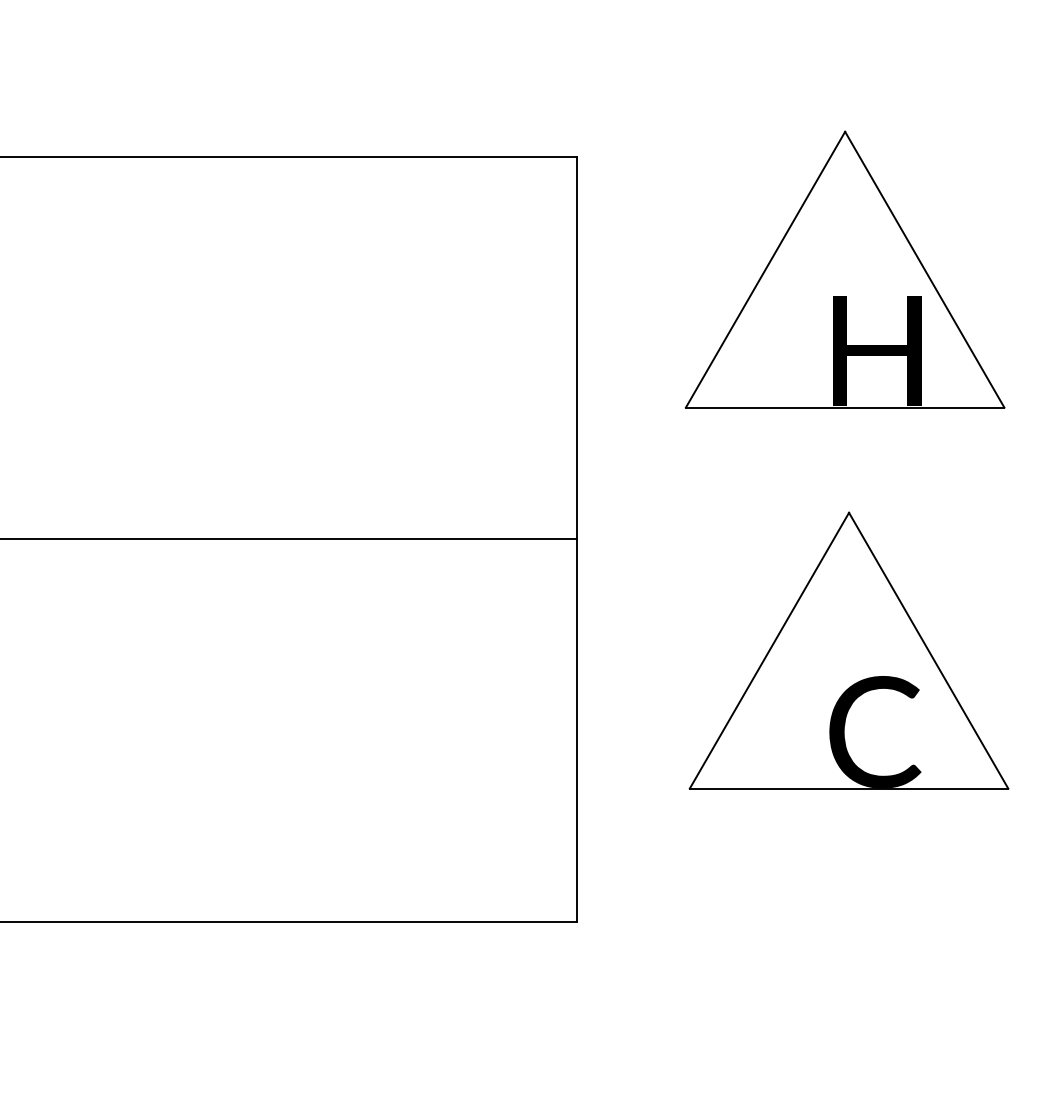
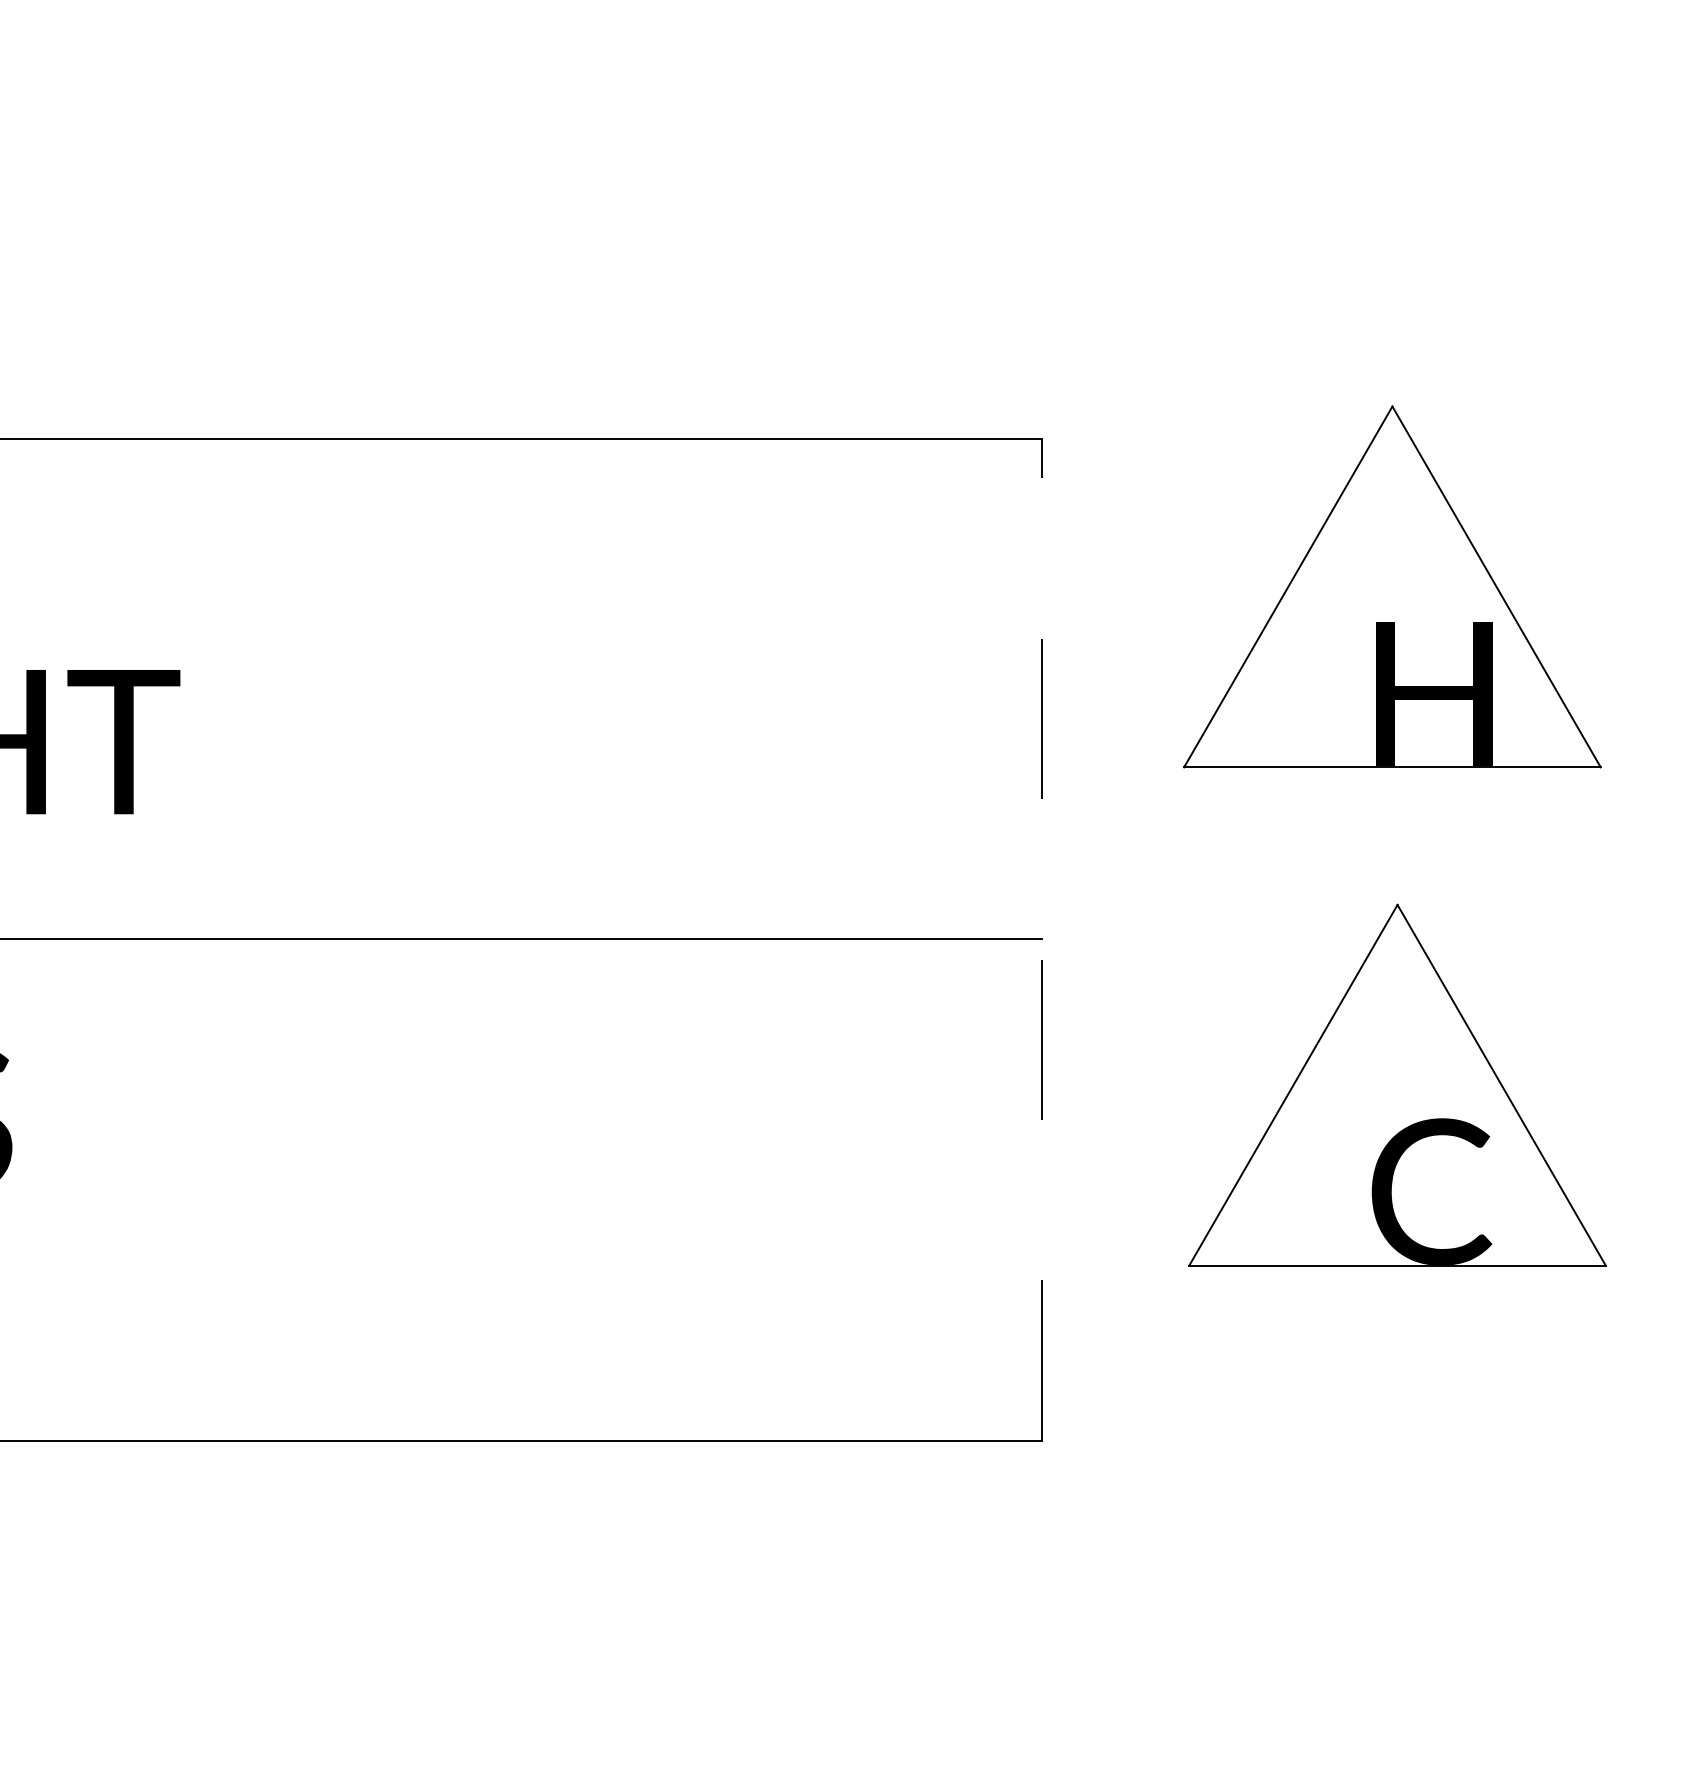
line: (577, 539) -> (1042, 939), solid -> dashed

